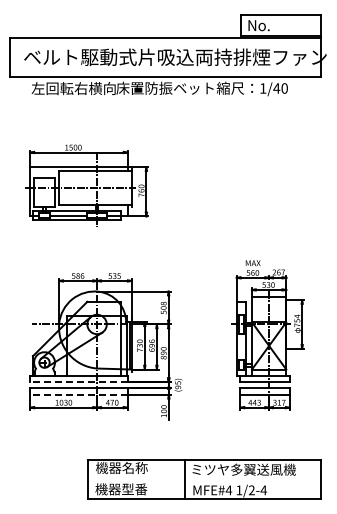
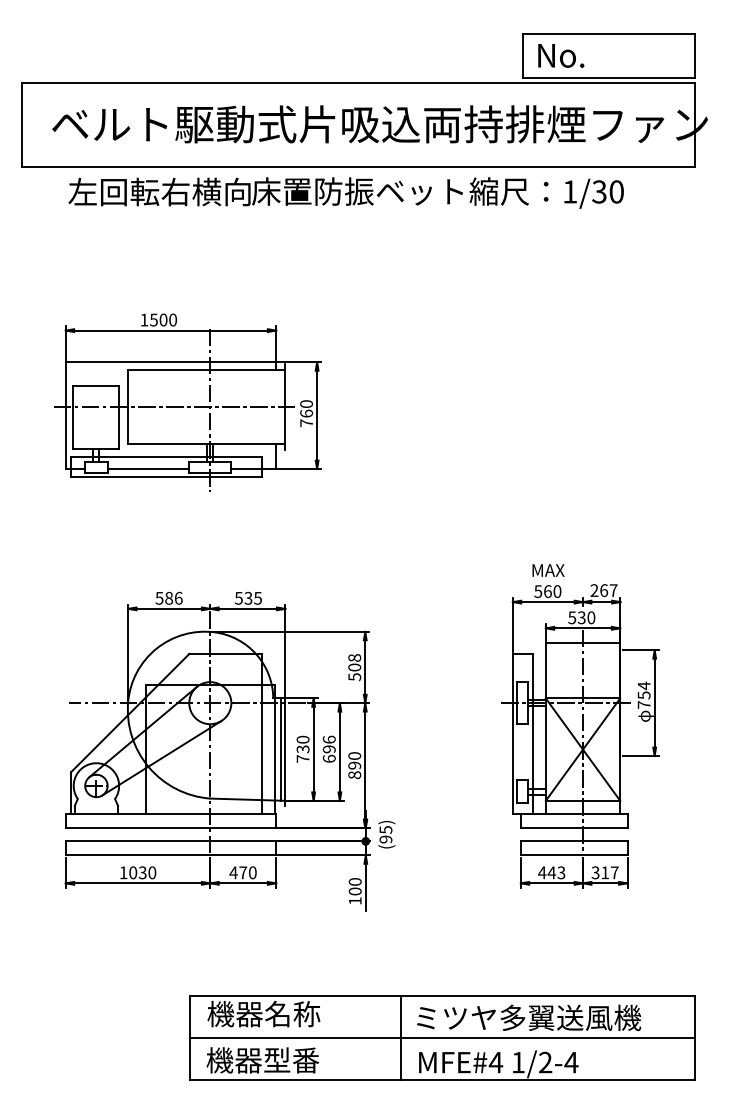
text: (276, 88) -> (598, 191), 1/40 -> 1/30
line: (78, 382) -> (170, 828), dashed -> solid
line: (78, 394) -> (170, 854), dashed -> solid
line: (204, 479) -> (442, 1039), added

